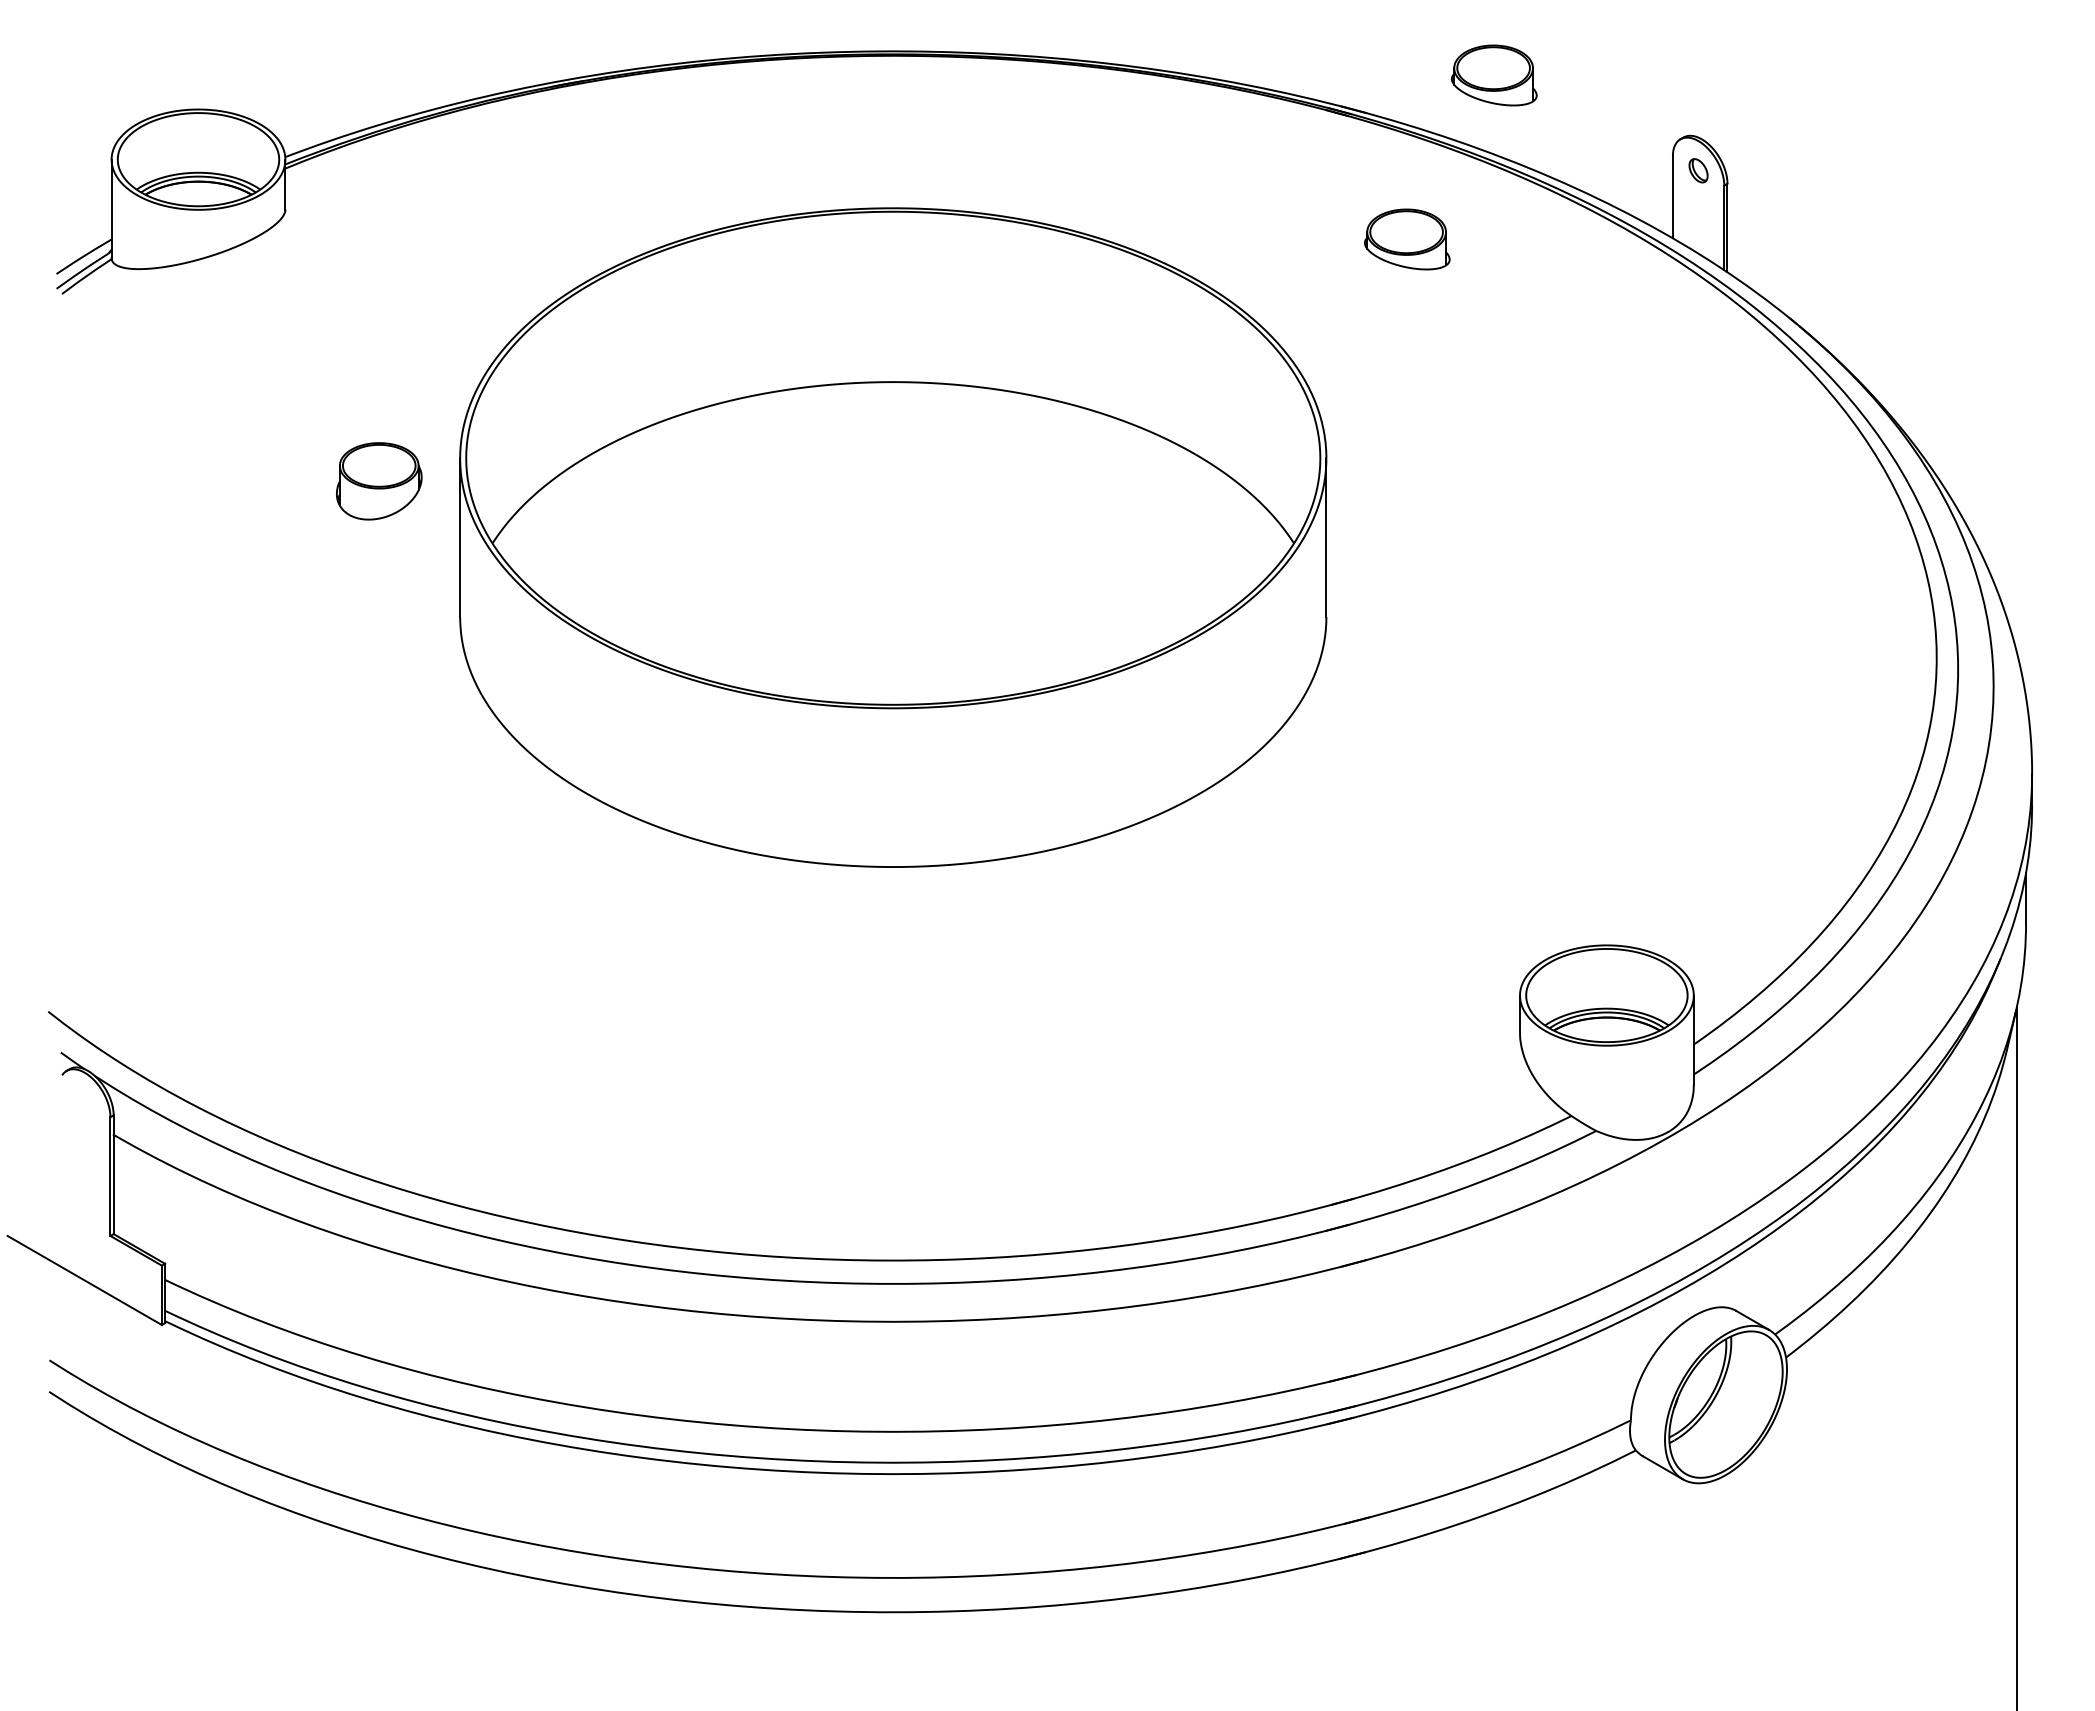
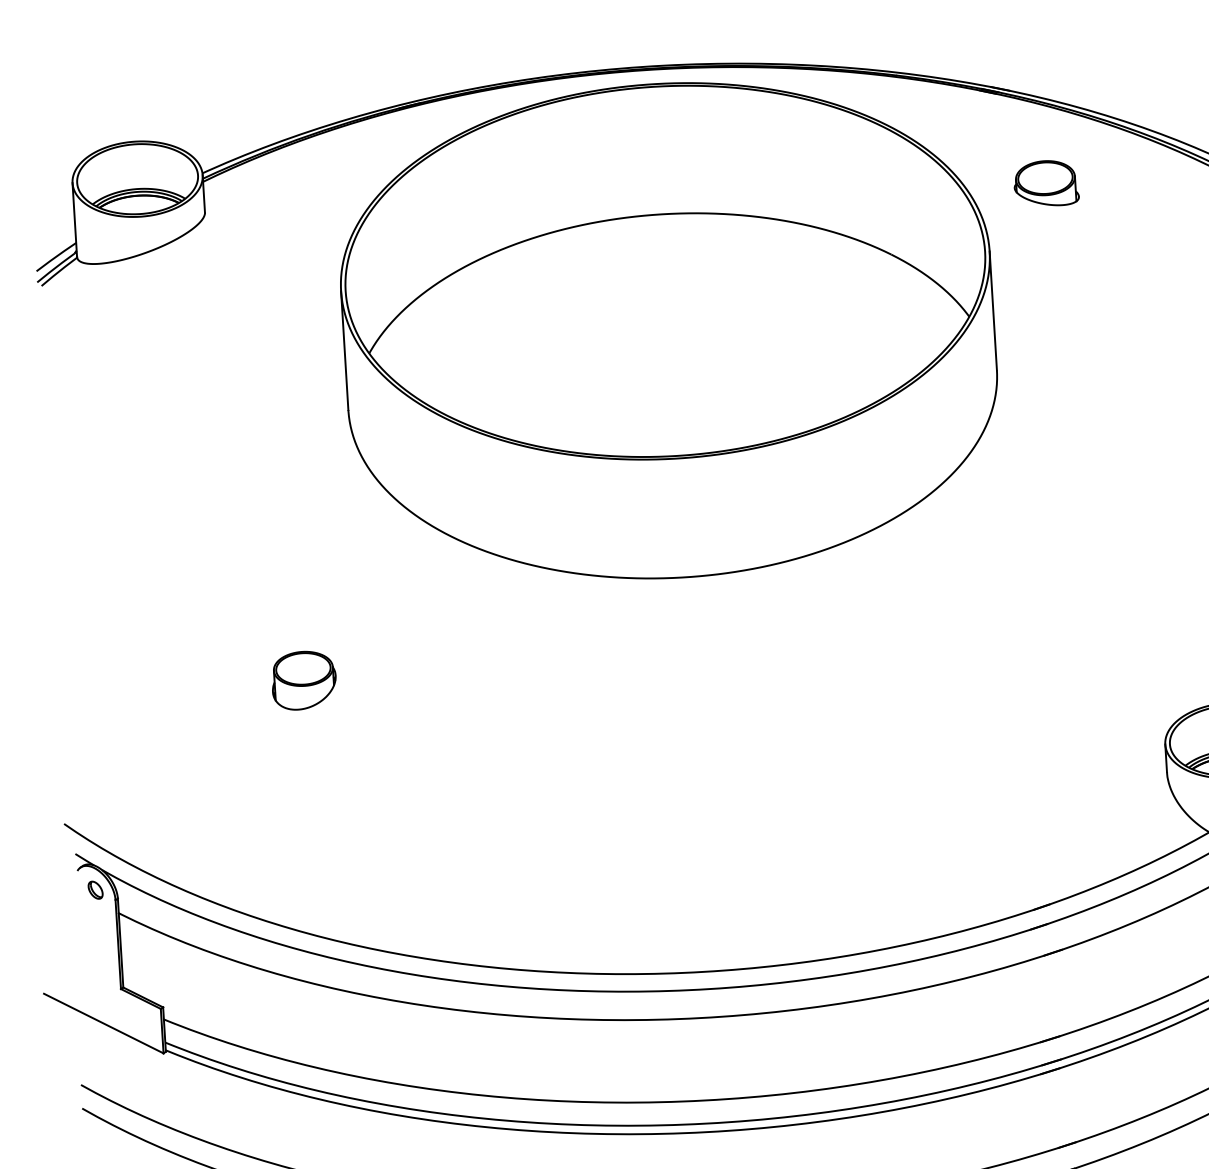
part: (1494, 75) -> (1104, 56), removed
part: (379, 481) -> (304, 680), moved
part: (893, 537) -> (669, 330), moved
part: (84, 1101) -> (95, 889), added

